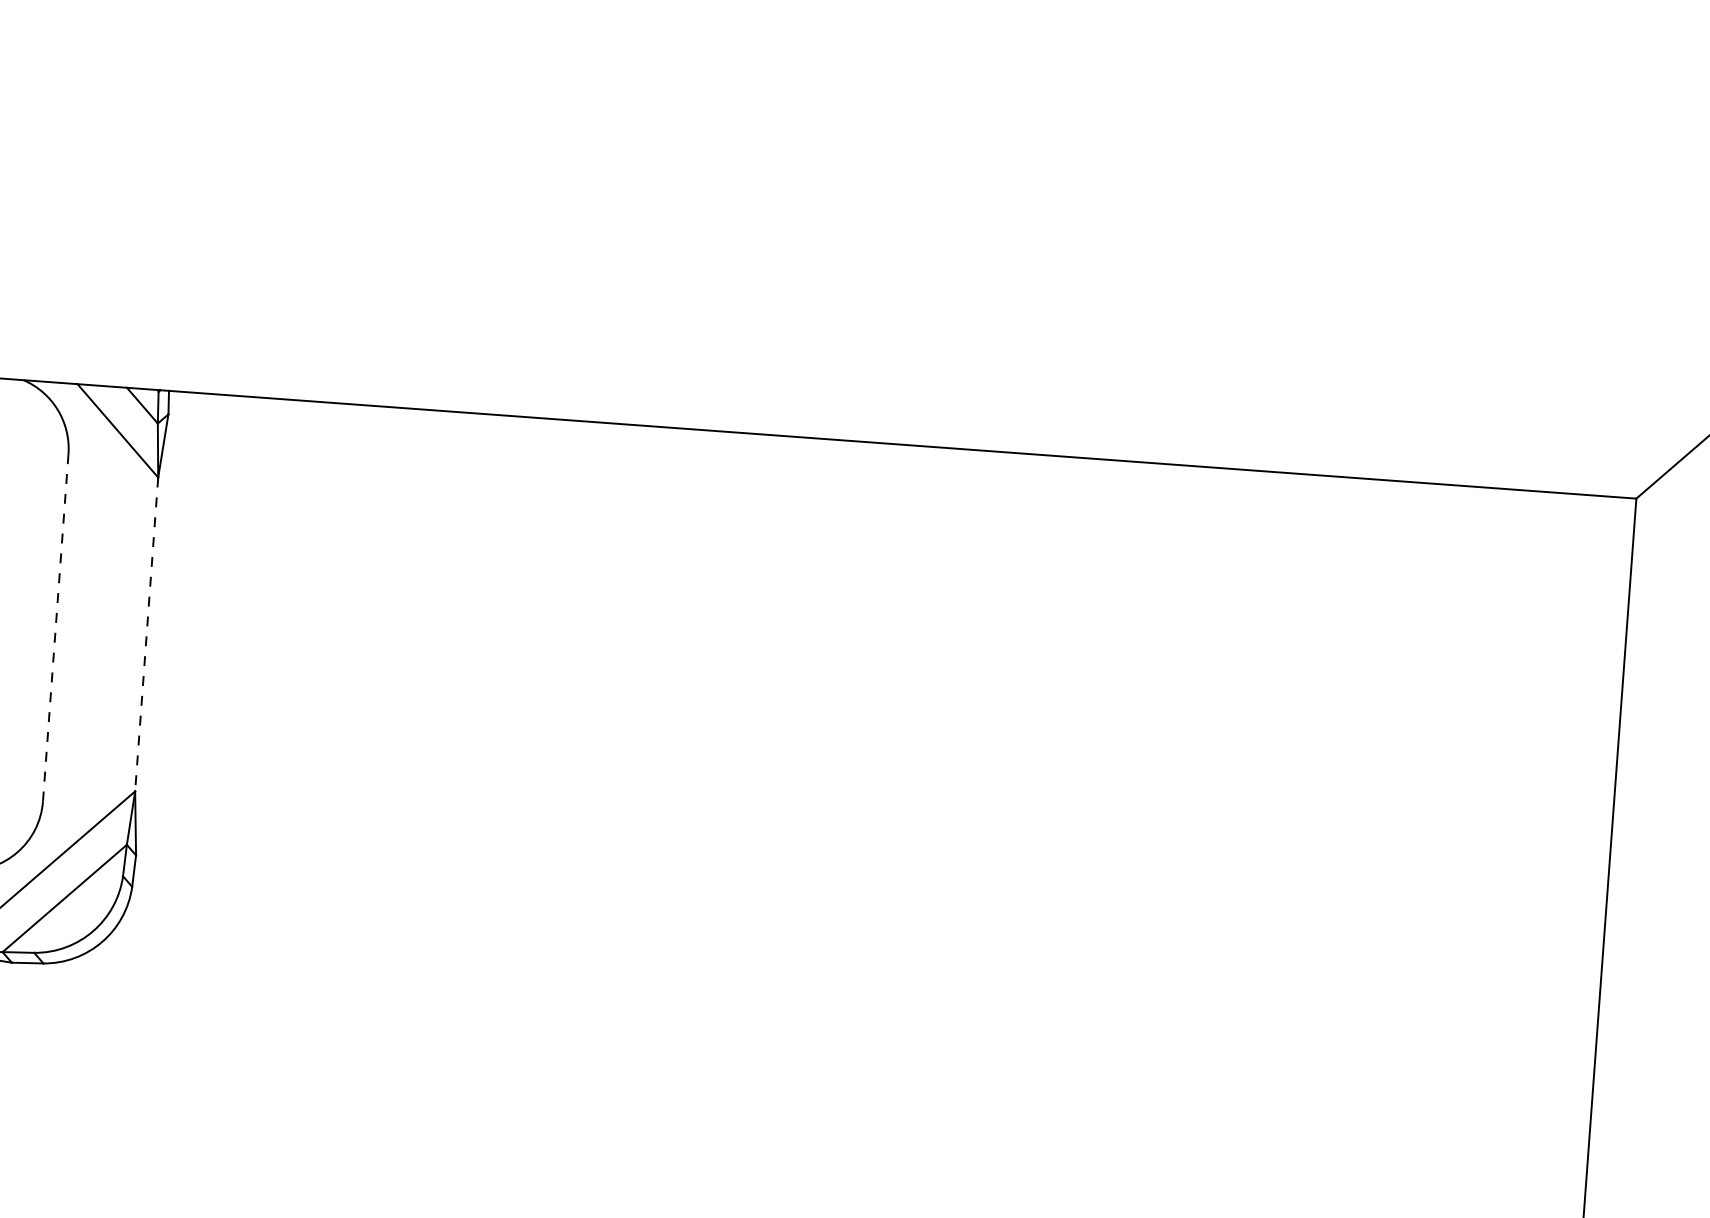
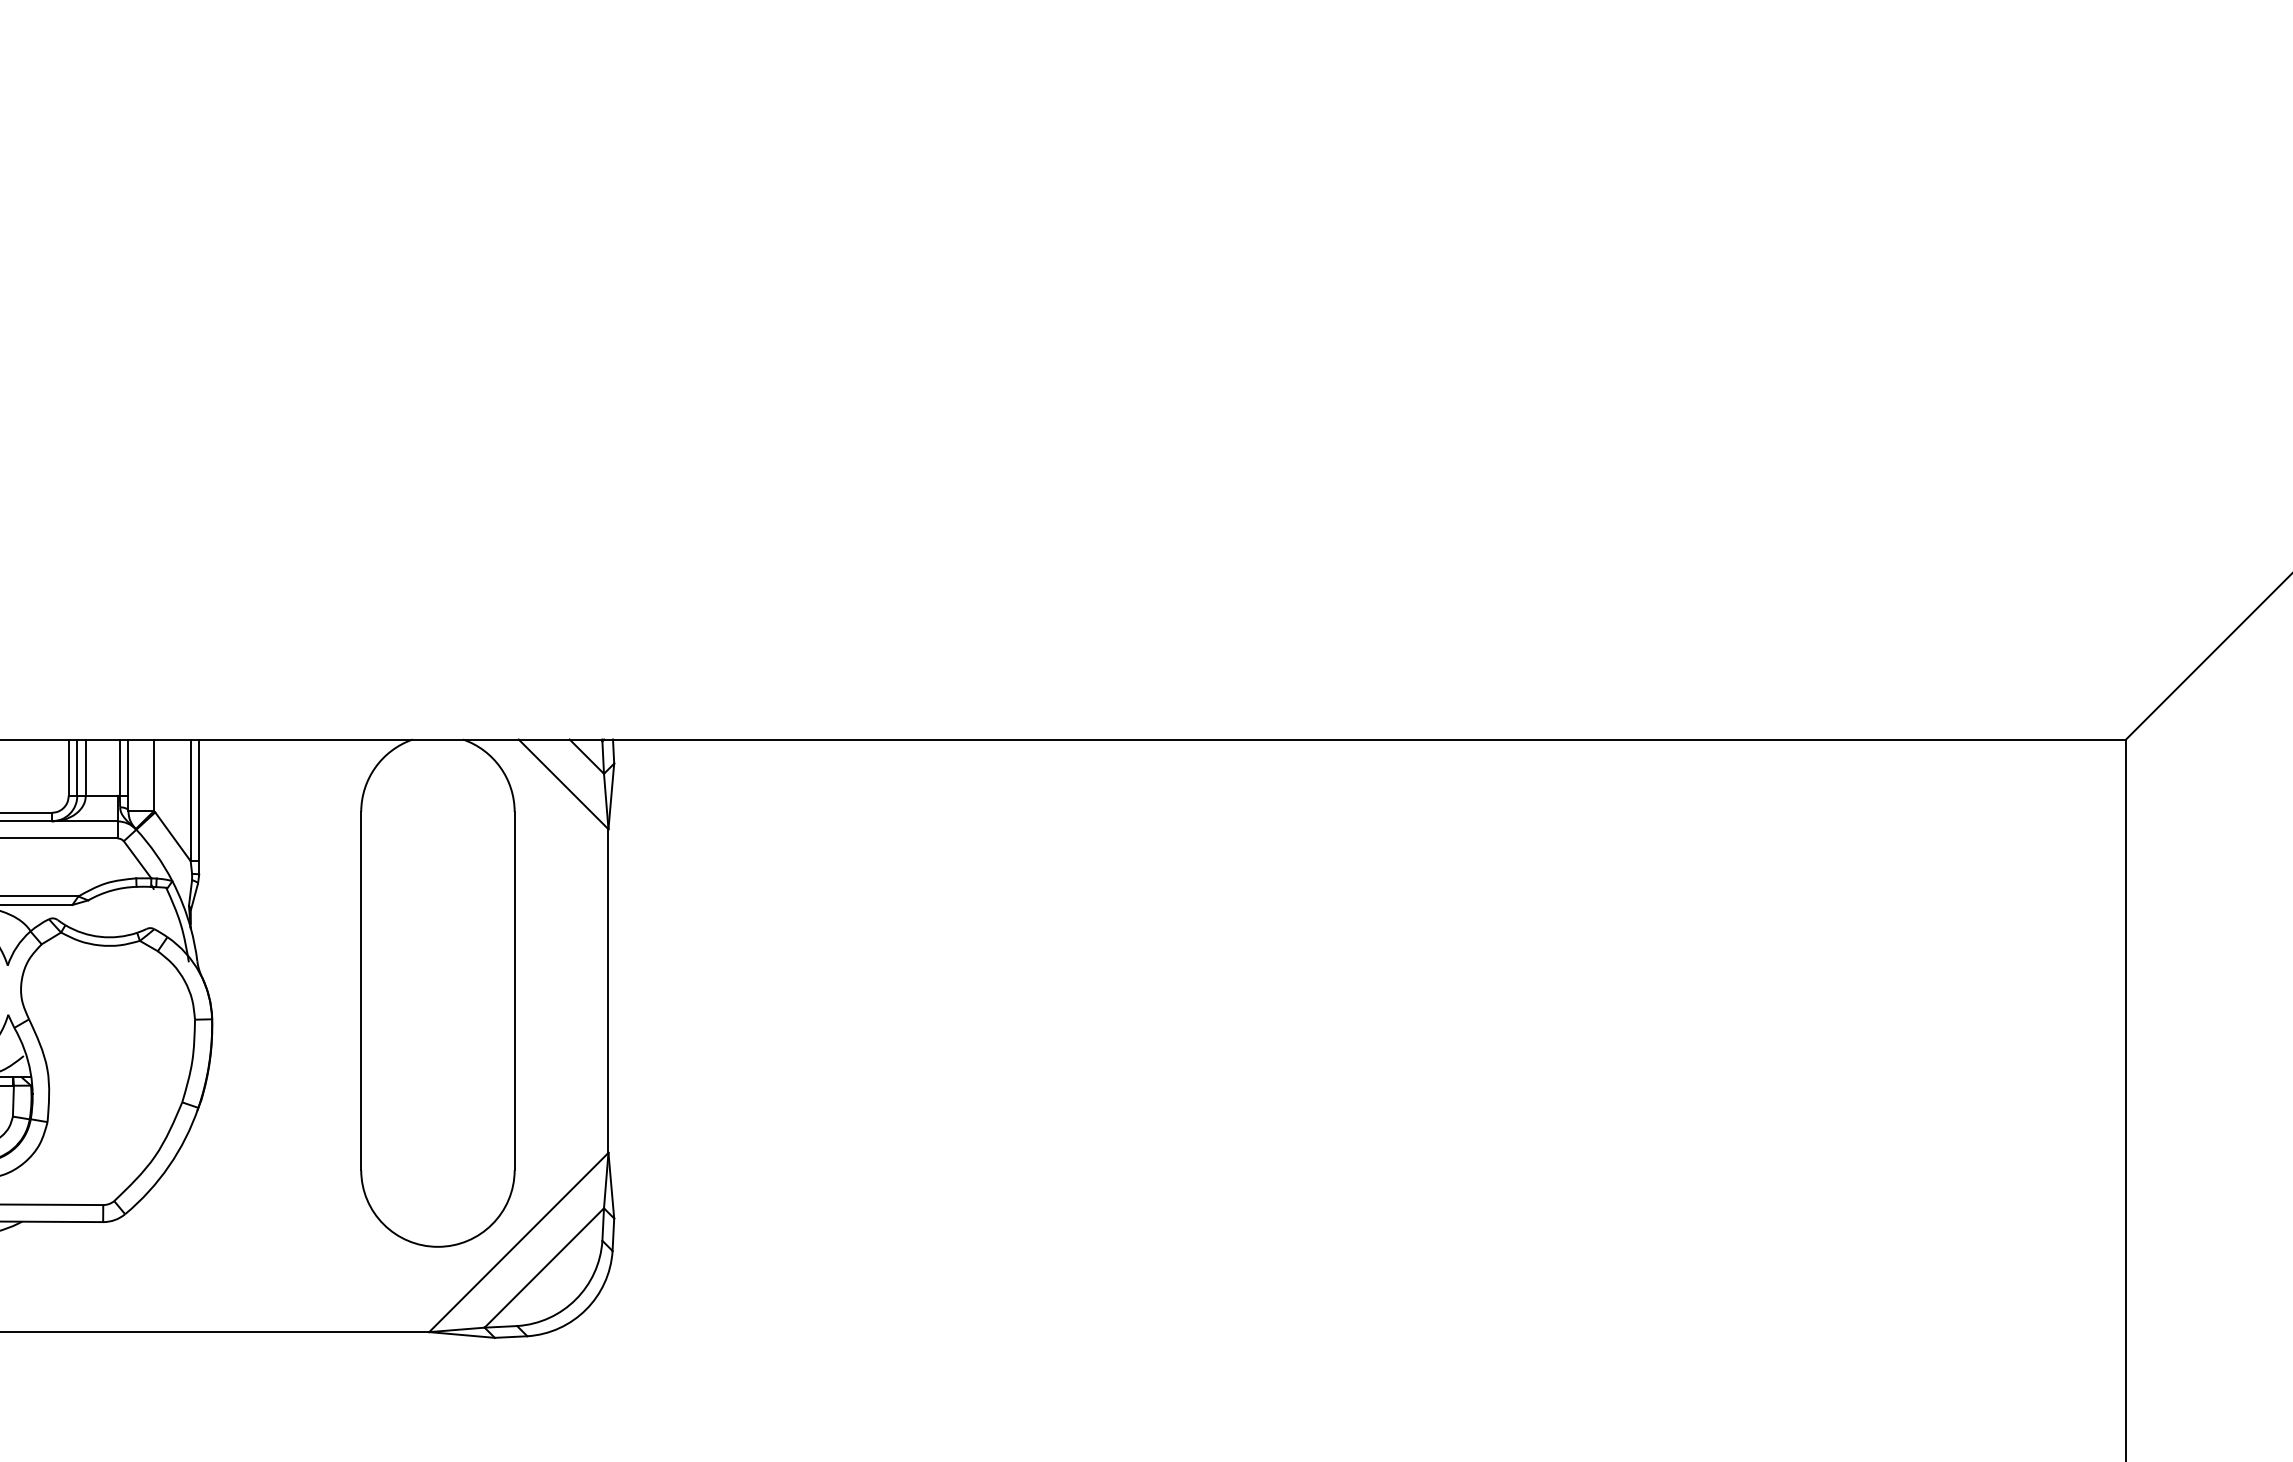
line: (55, 627) -> (514, 990), dashed -> solid
line: (146, 634) -> (608, 991), dashed -> solid

